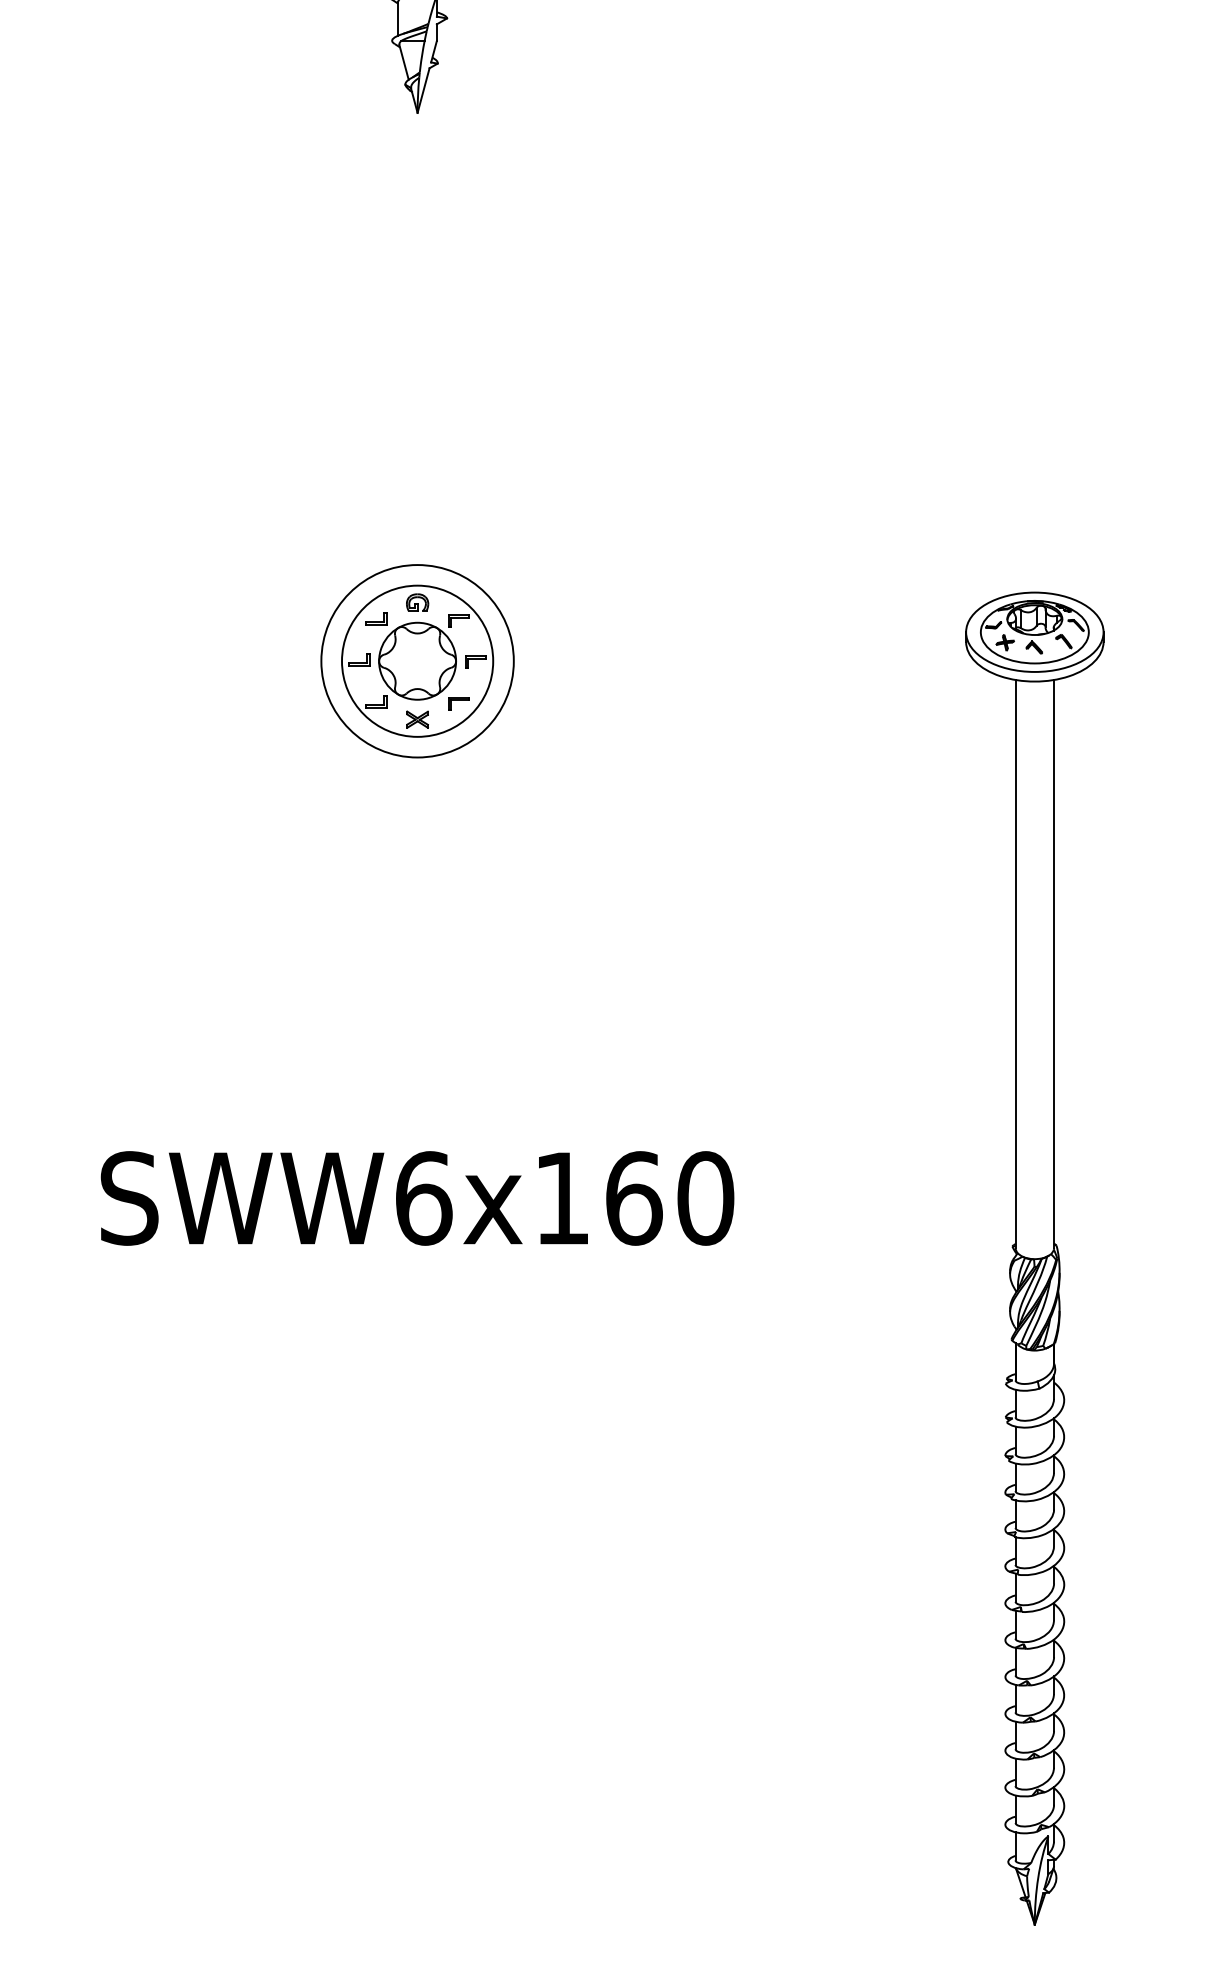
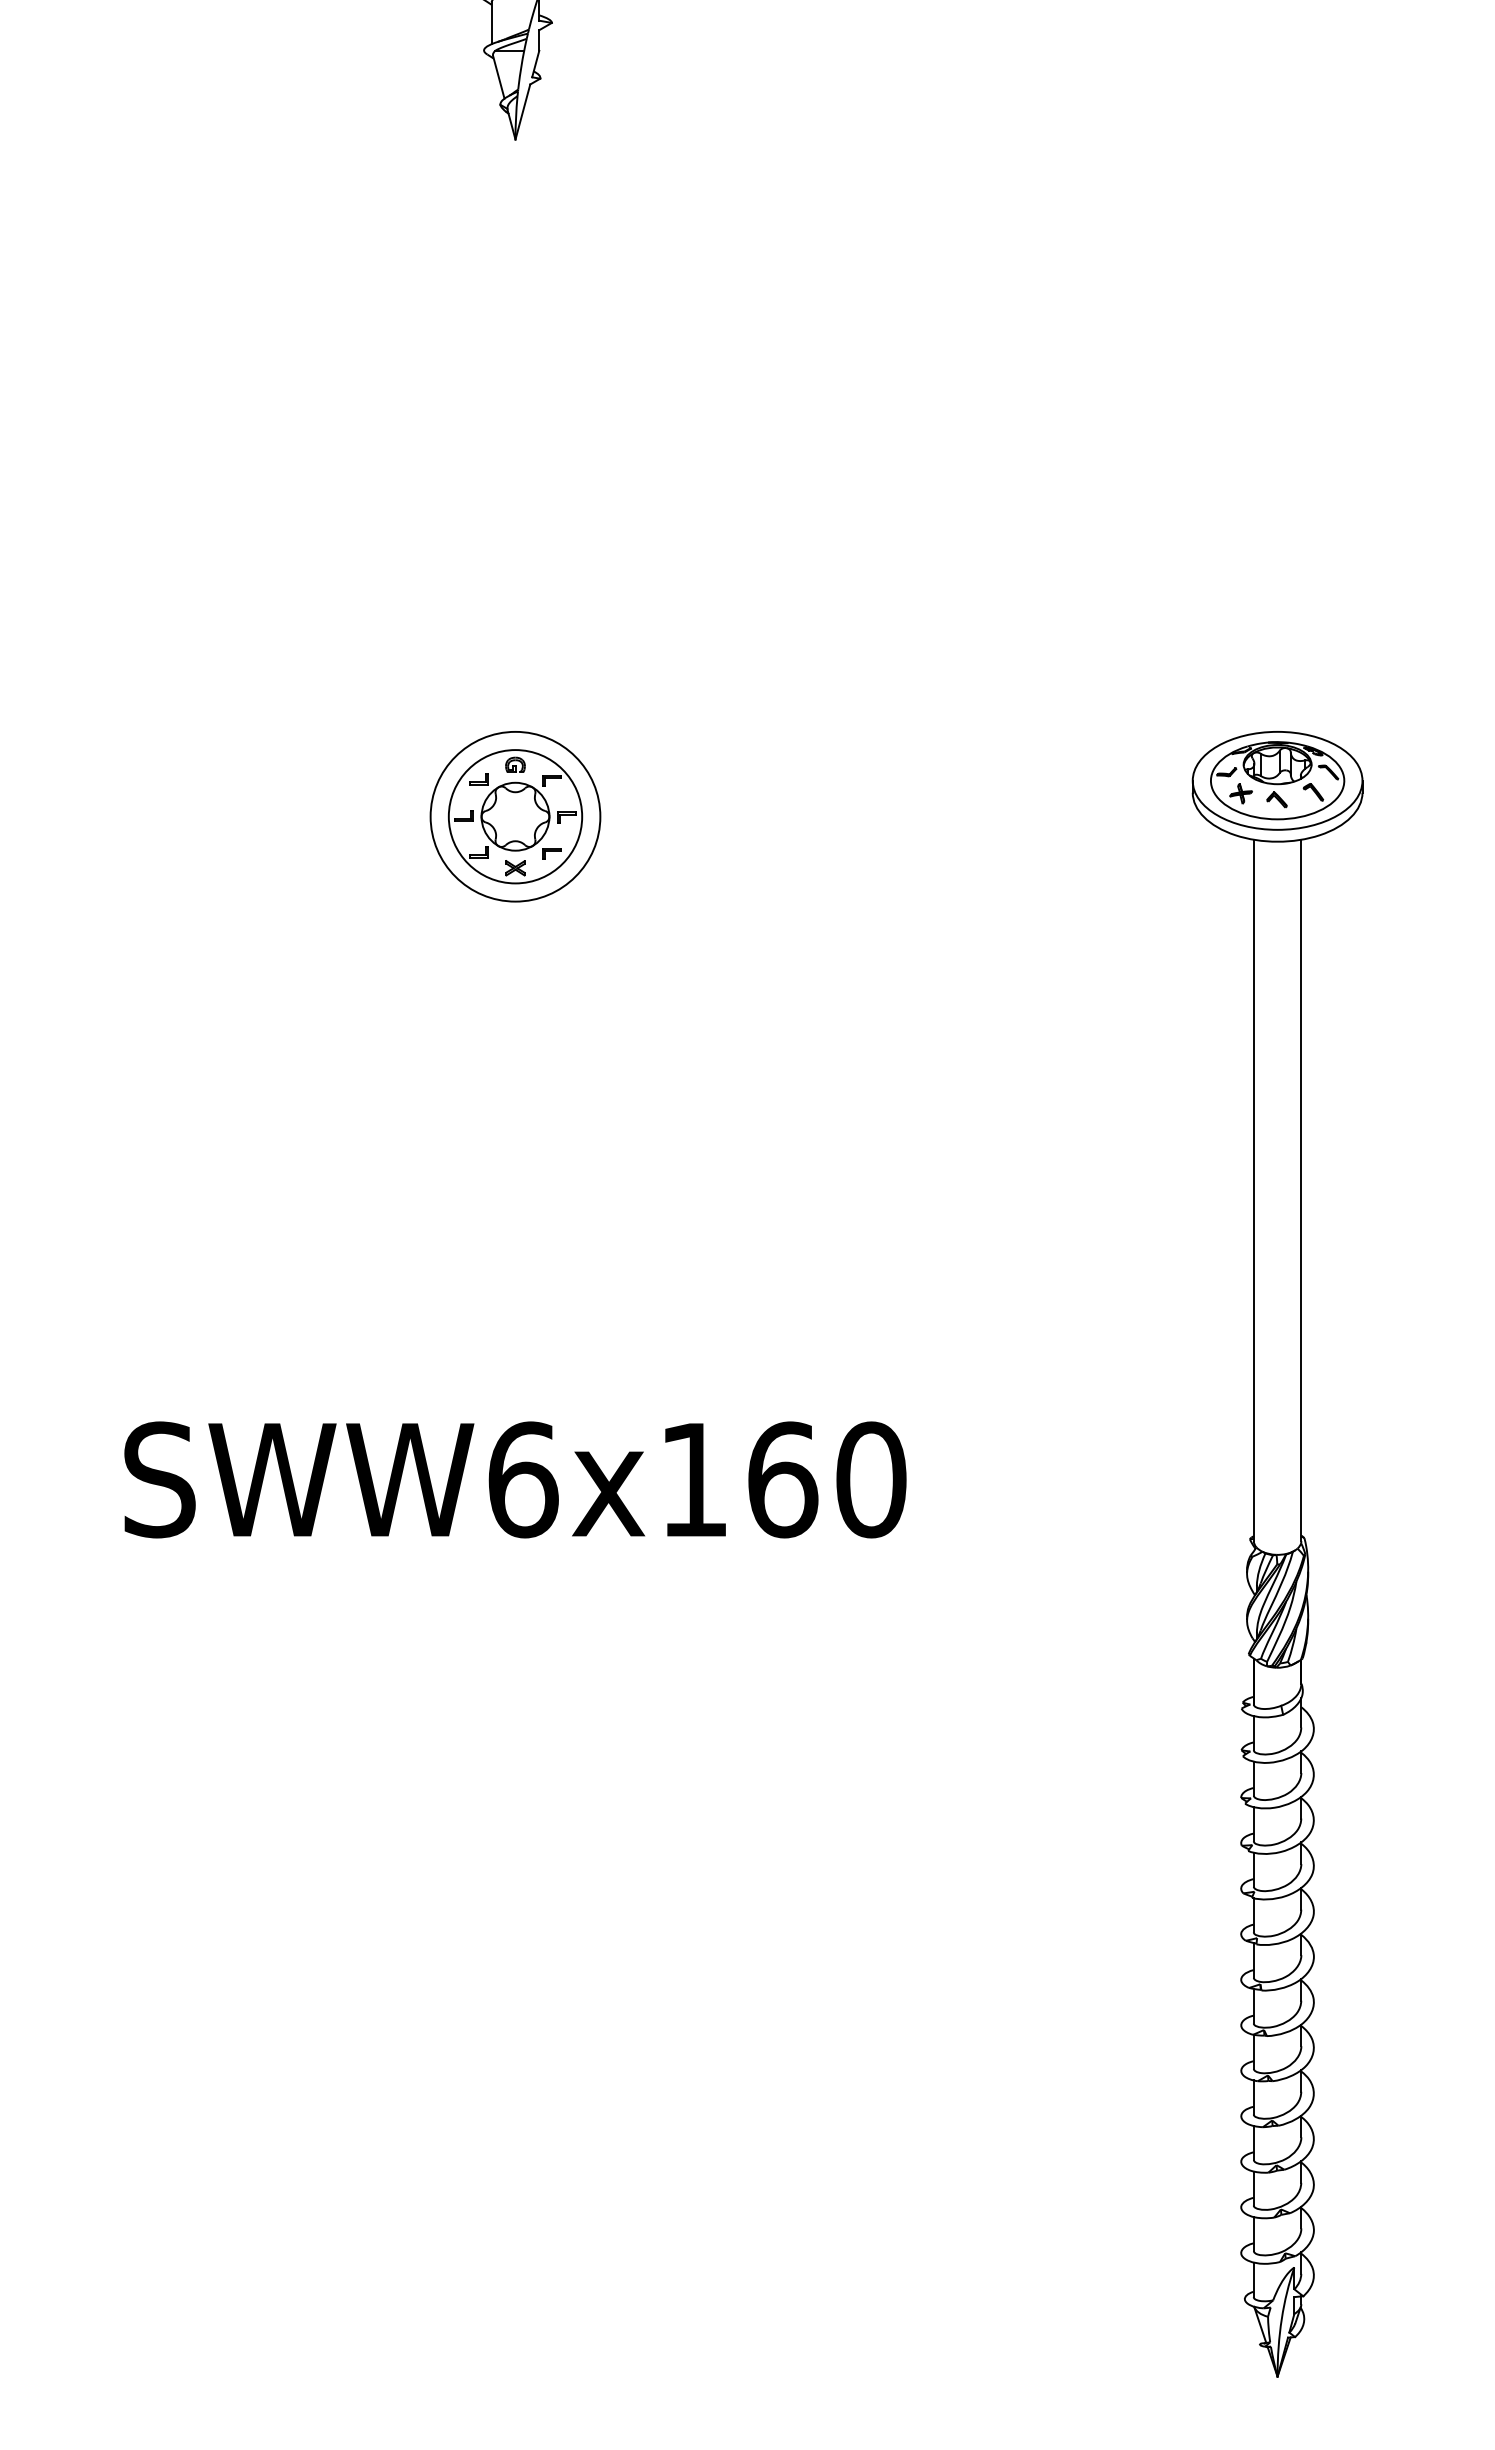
part: (417, 661) -> (515, 816), size x0.71

